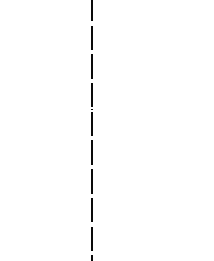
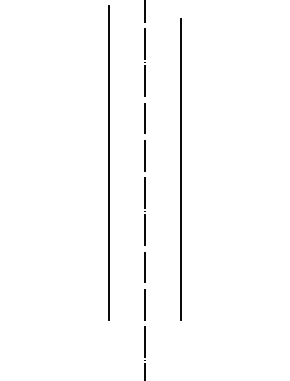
line: (64, 129) -> (109, 162), added
line: (119, 133) -> (180, 168), added

